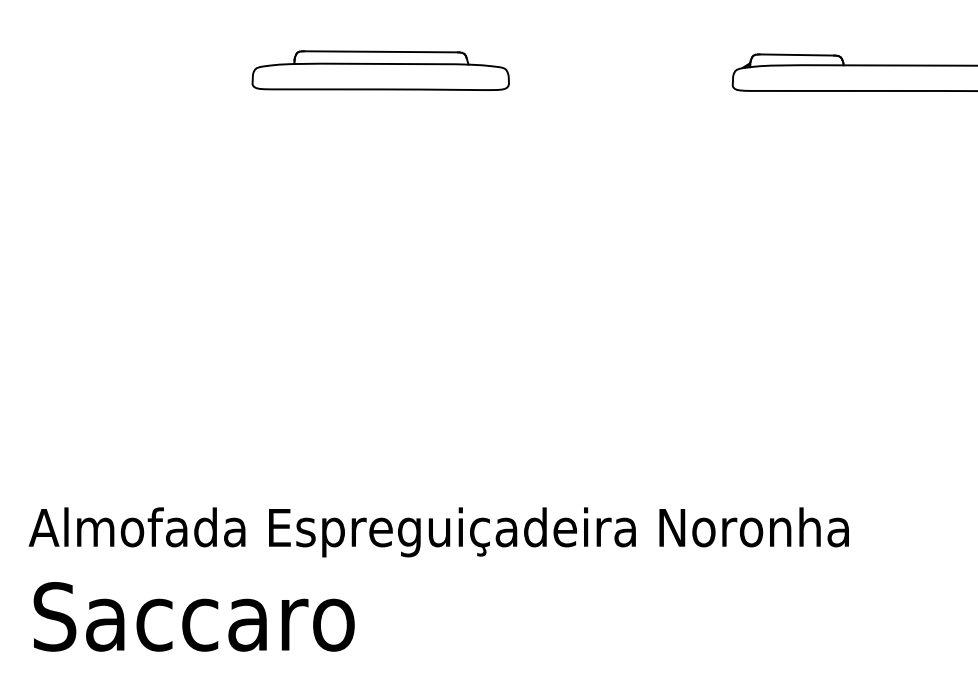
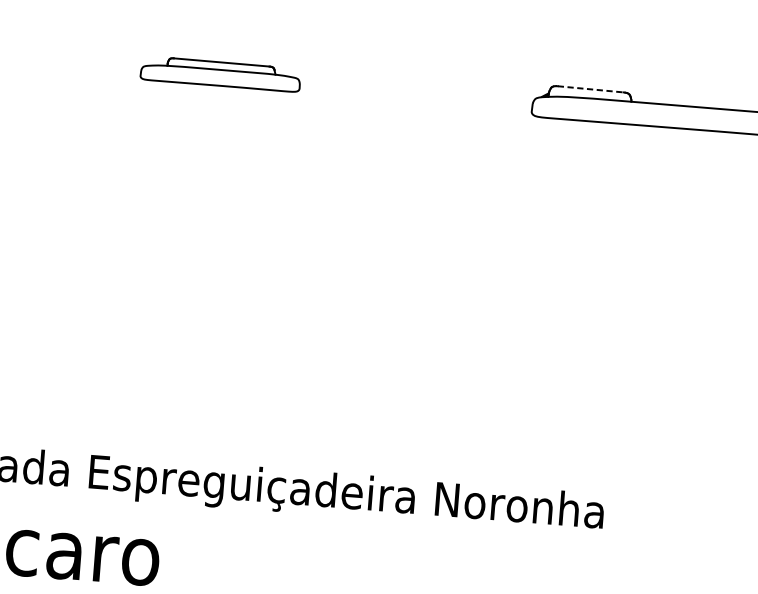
line: (797, 55) -> (591, 89), solid -> dashed
part: (380, 70) -> (220, 74), size x0.7

